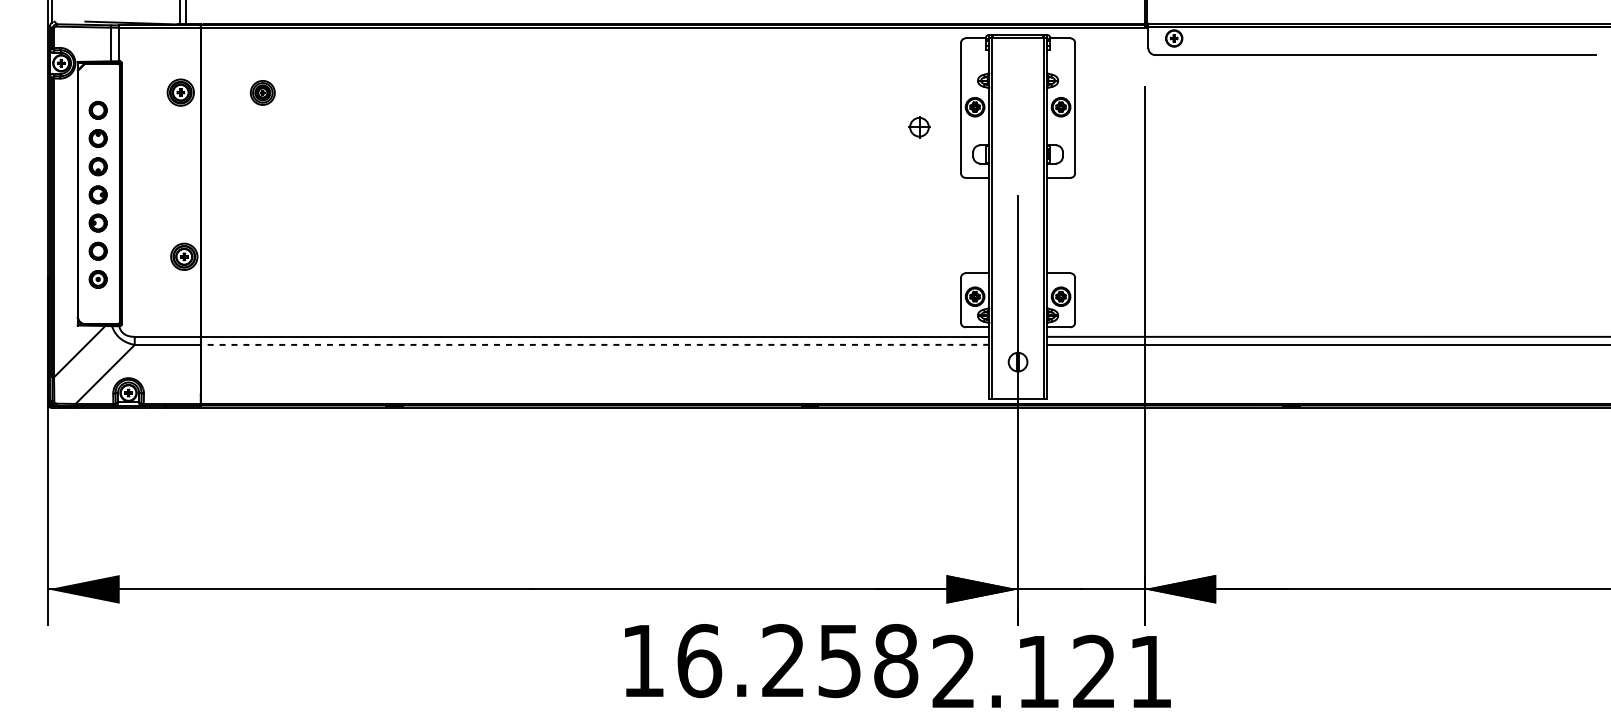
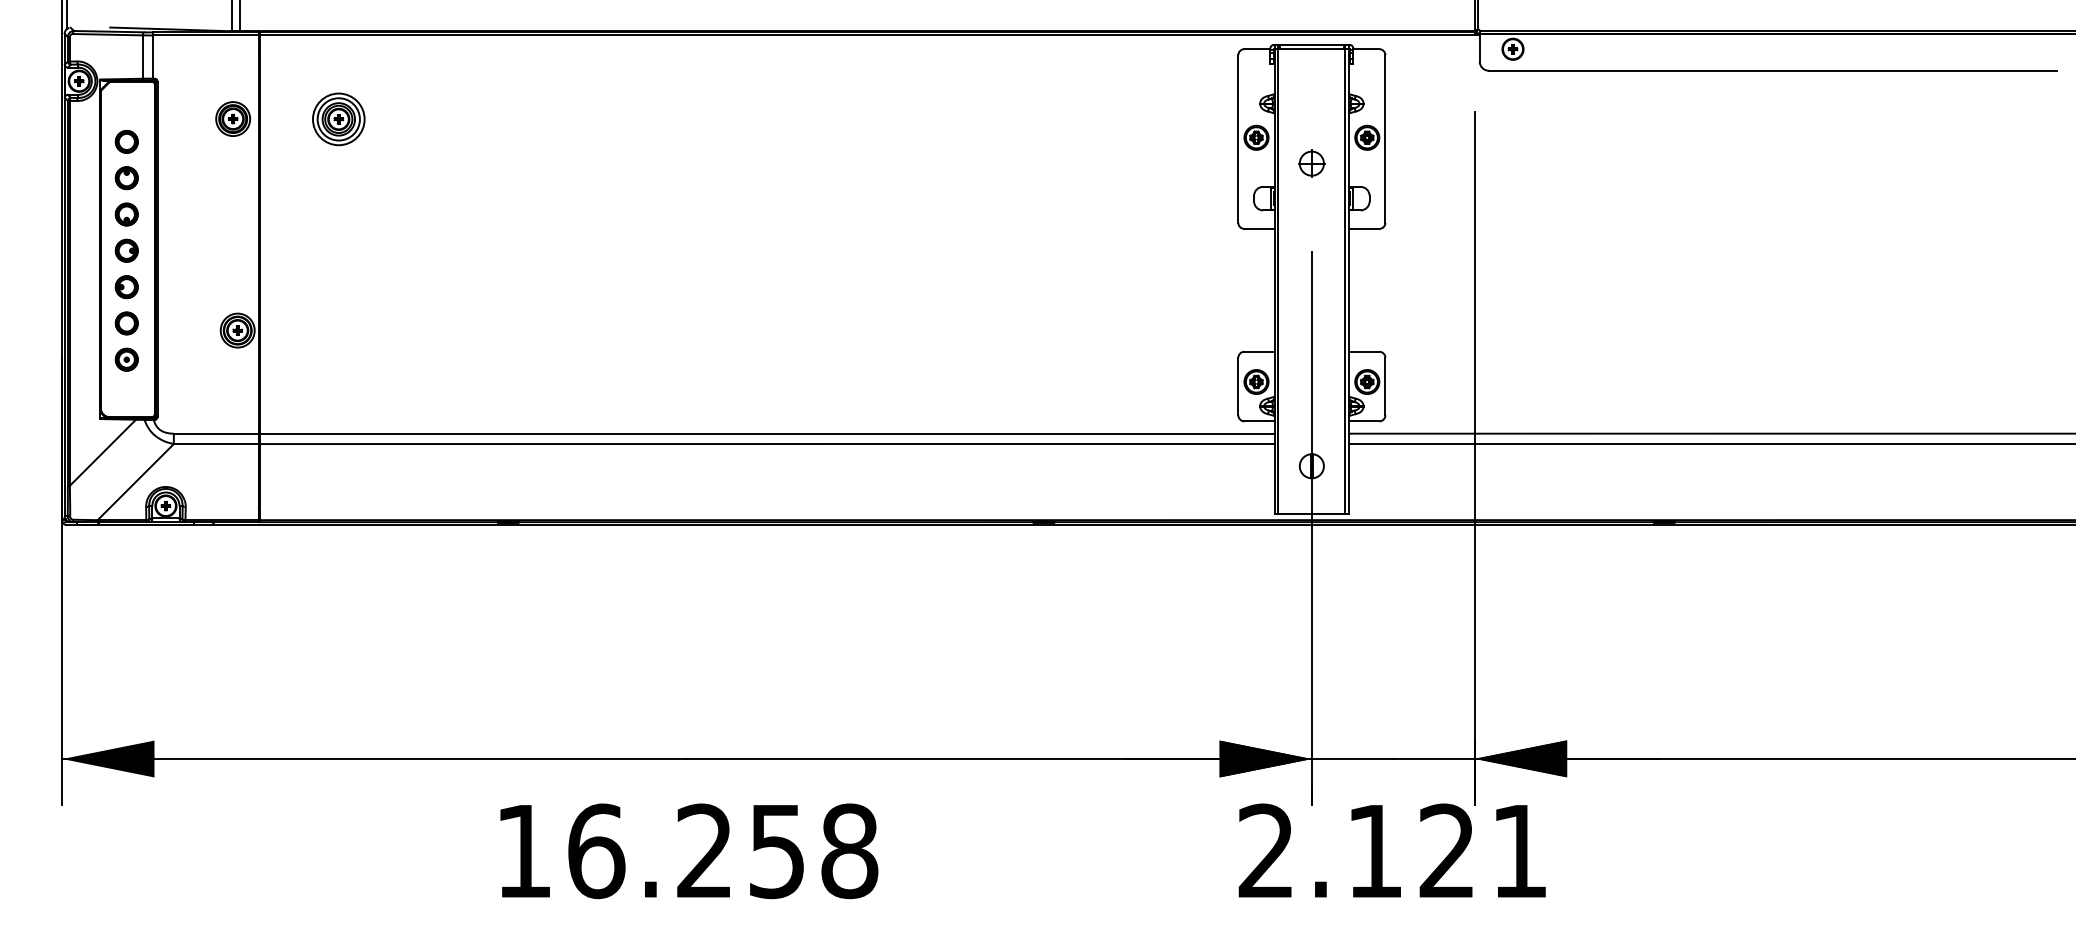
part: (262, 92) -> (338, 119), size x1.67
part: (919, 127) -> (1311, 163), moved
line: (595, 345) -> (767, 444), dashed -> solid
text: (771, 661) -> (689, 851), moved
text: (1051, 671) -> (1391, 850), moved

